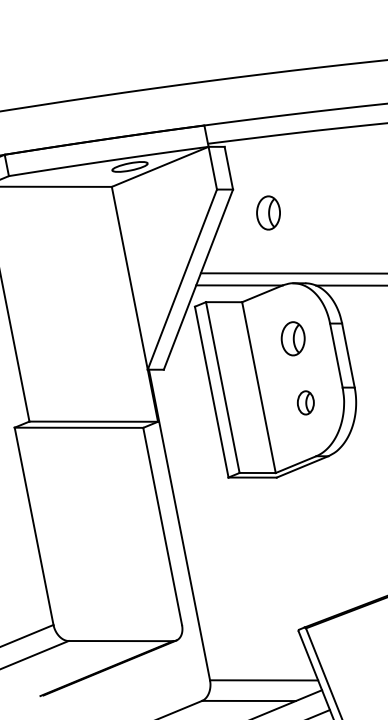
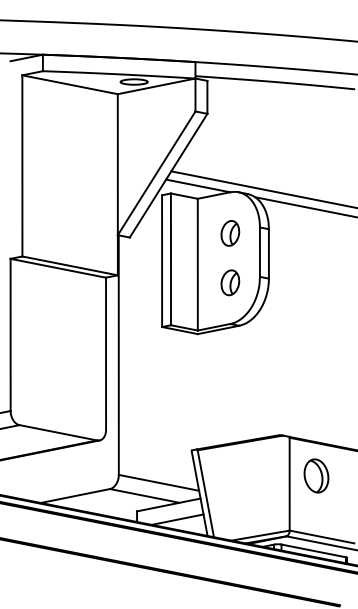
part: (268, 213) -> (230, 136), removed
part: (305, 402) -> (230, 282), size x1.43

